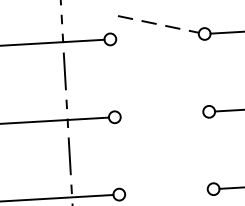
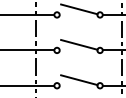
line: (158, 24) -> (79, 9), dashed -> solid
line: (163, 101) -> (79, 44), added
line: (167, 180) -> (79, 80), added

